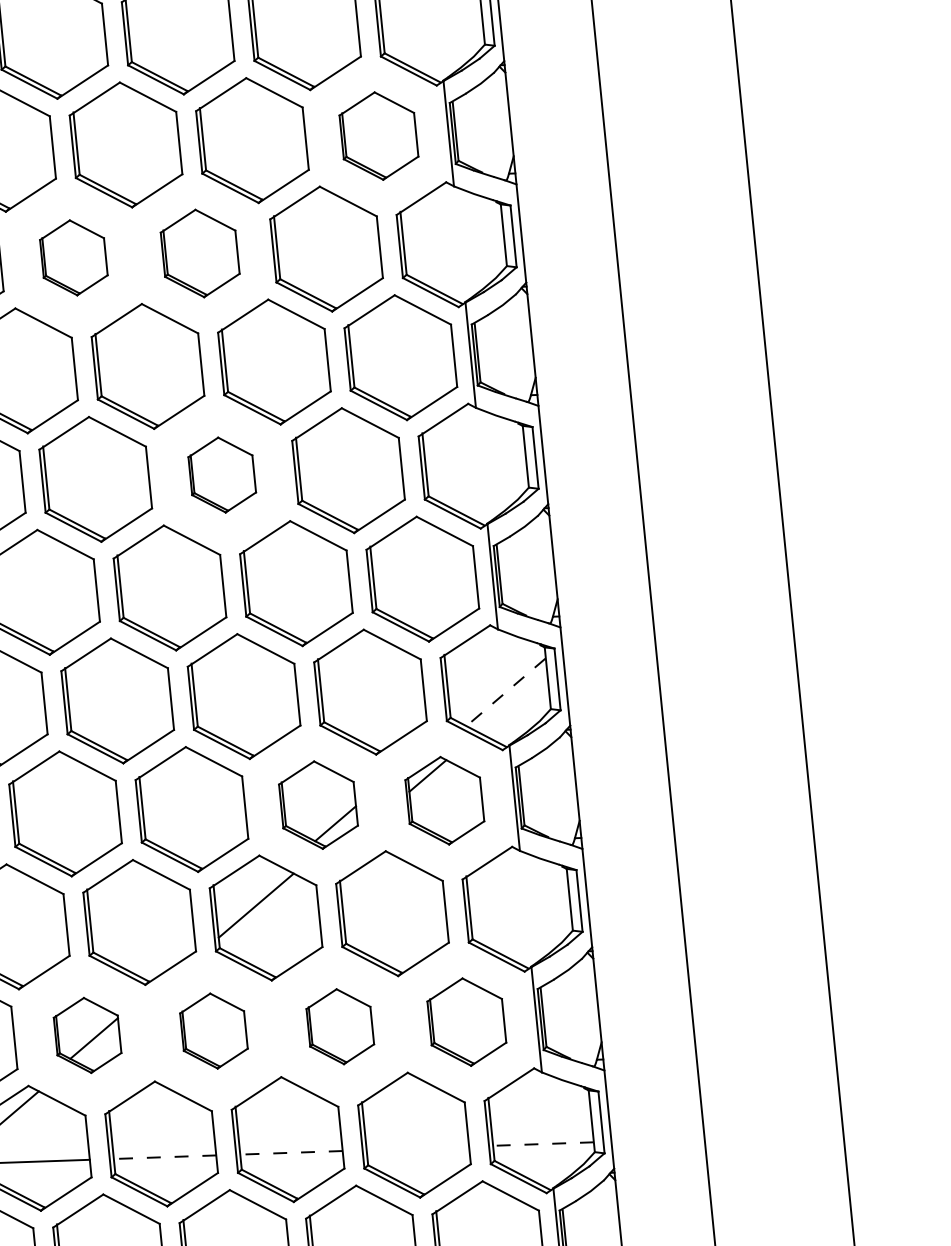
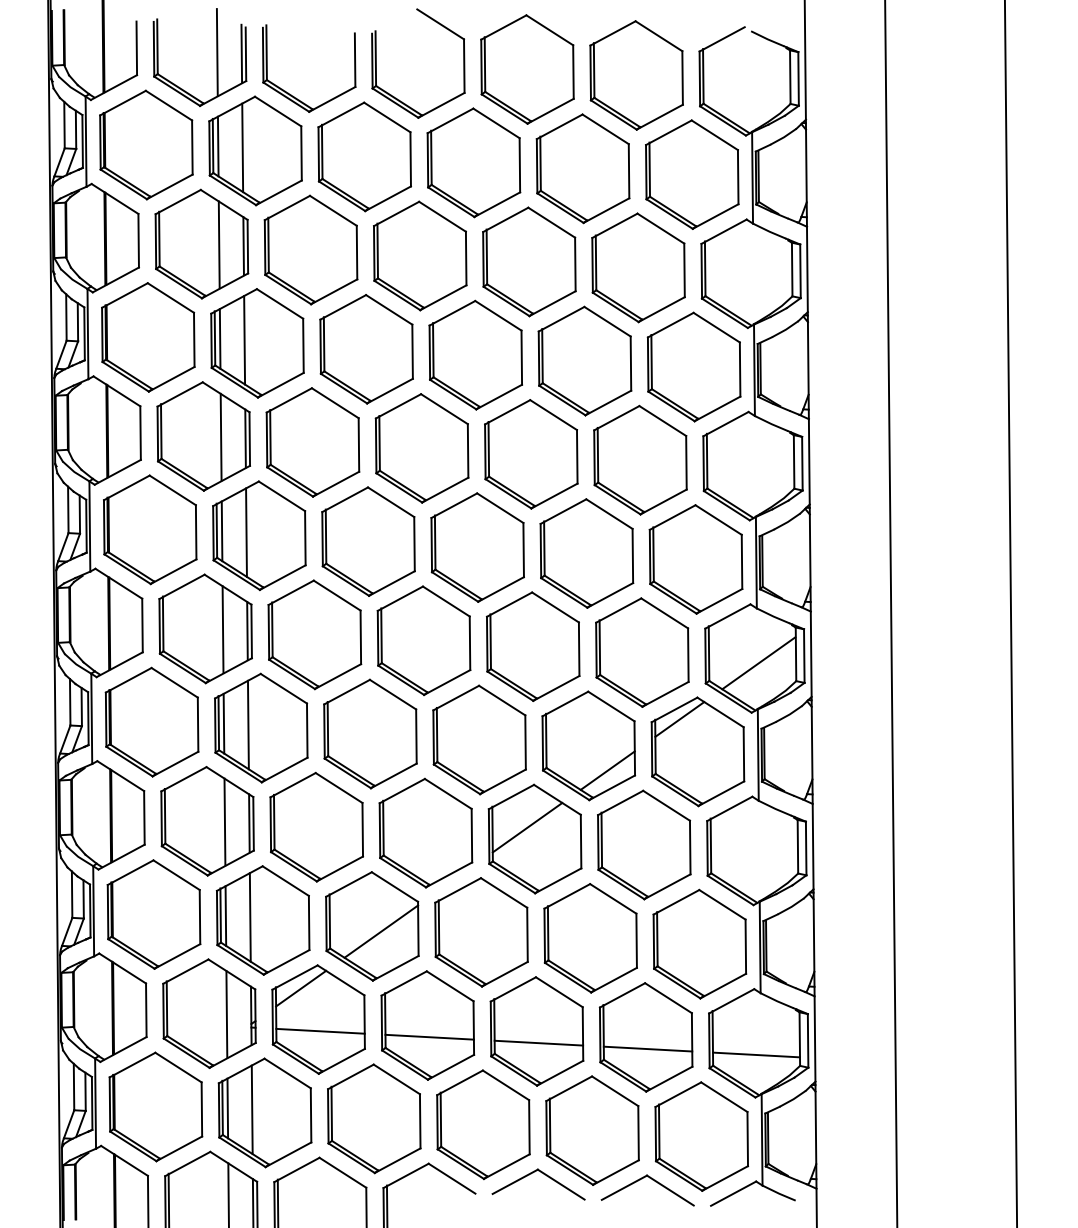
part: (379, 135) -> (692, 174), size x1.43
part: (200, 252) -> (529, 261), size x1.43
part: (74, 257) -> (420, 255), size x1.67
part: (222, 475) -> (531, 454), size x1.67
line: (505, 692) -> (758, 663), dashed -> solid
part: (444, 800) -> (697, 751), size x1.43
part: (318, 804) -> (588, 745), size x1.43
part: (466, 1021) -> (699, 943), size x1.43
part: (340, 1026) -> (590, 938), size x1.67
part: (213, 1031) -> (481, 932), size x1.67
part: (87, 1035) -> (372, 926), size x1.67
line: (543, 1143) -> (756, 1054), dashed -> solid
line: (417, 1147) -> (647, 1048), added
line: (291, 1153) -> (538, 1043), dashed -> solid
line: (164, 1157) -> (429, 1037), dashed -> solid

